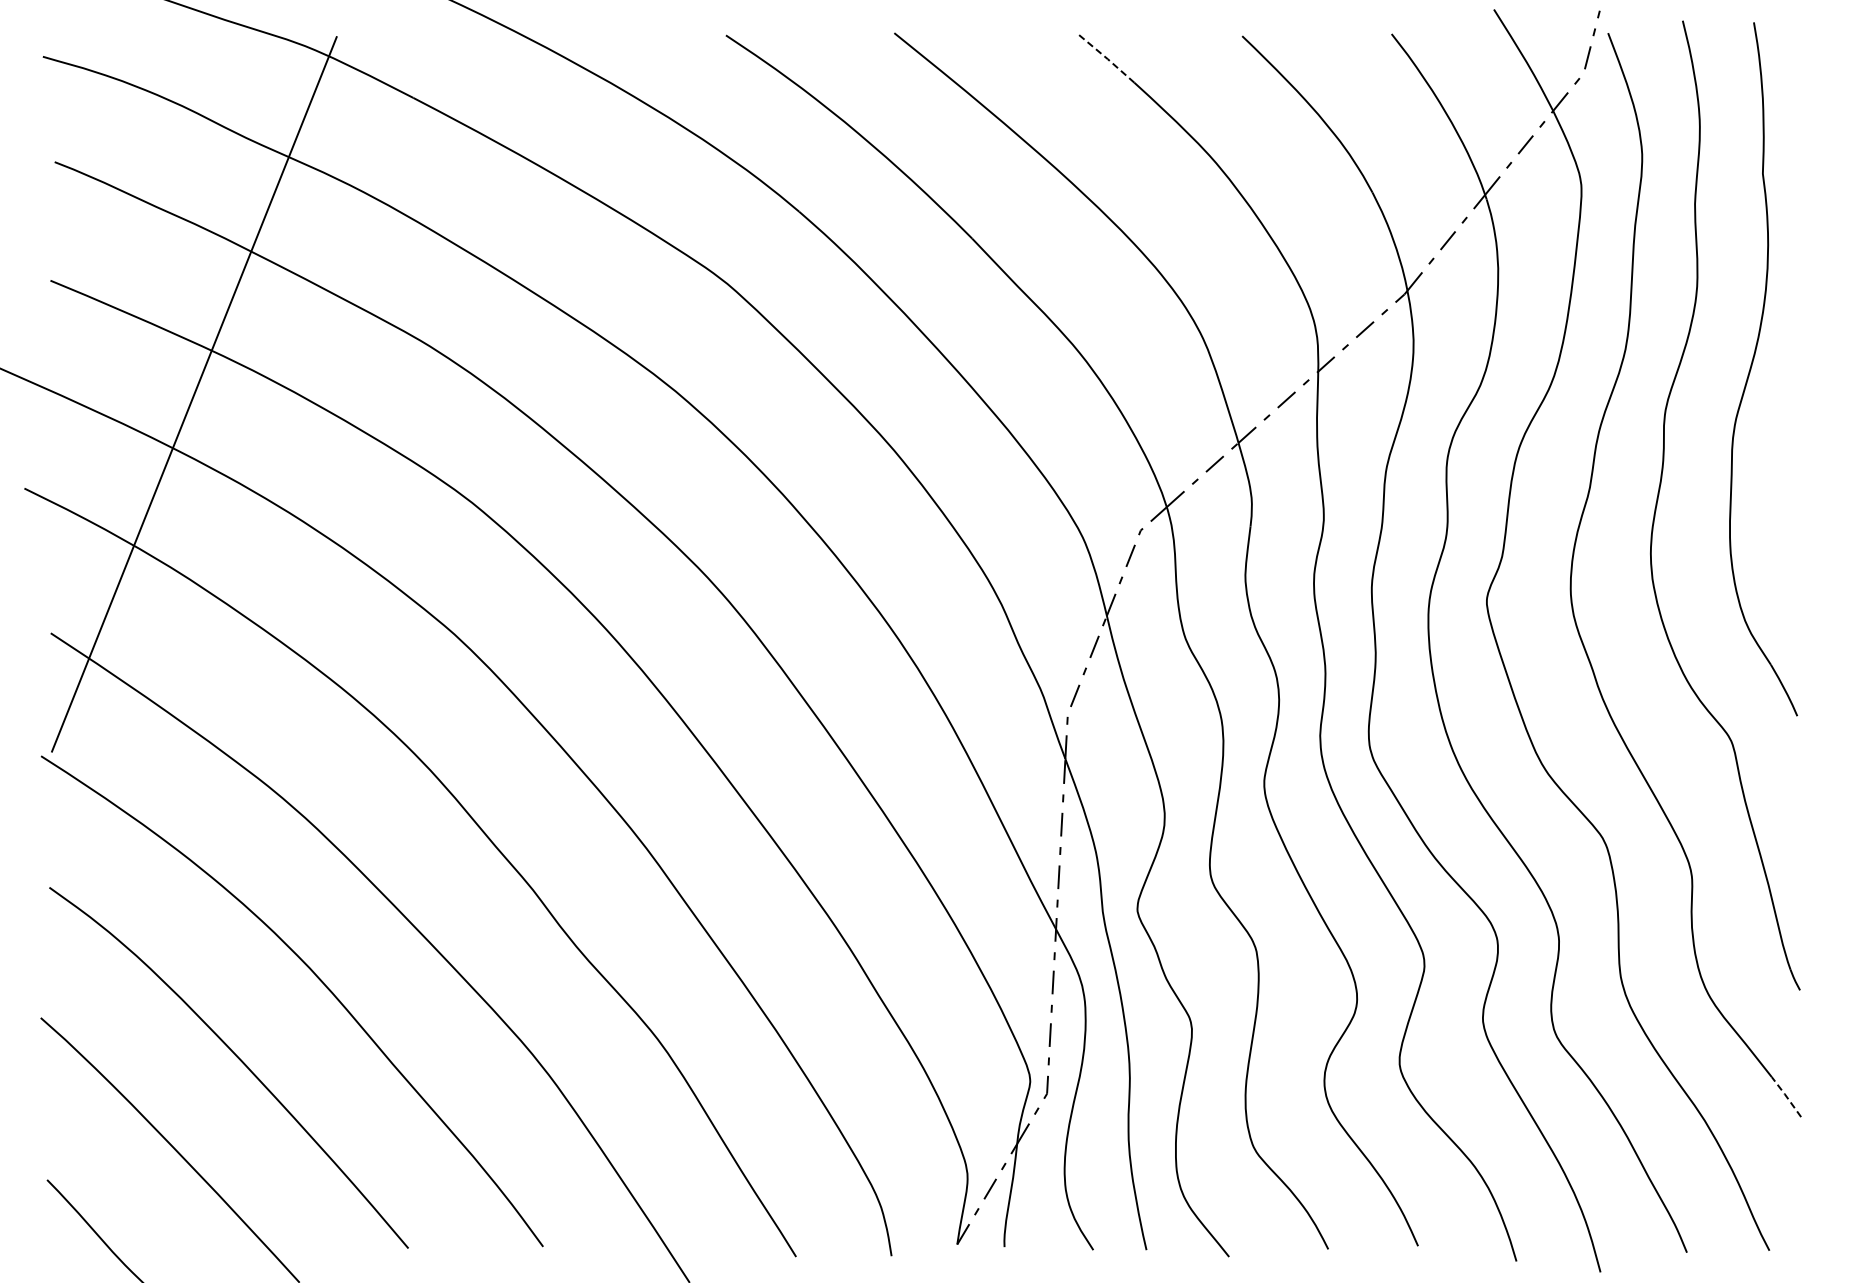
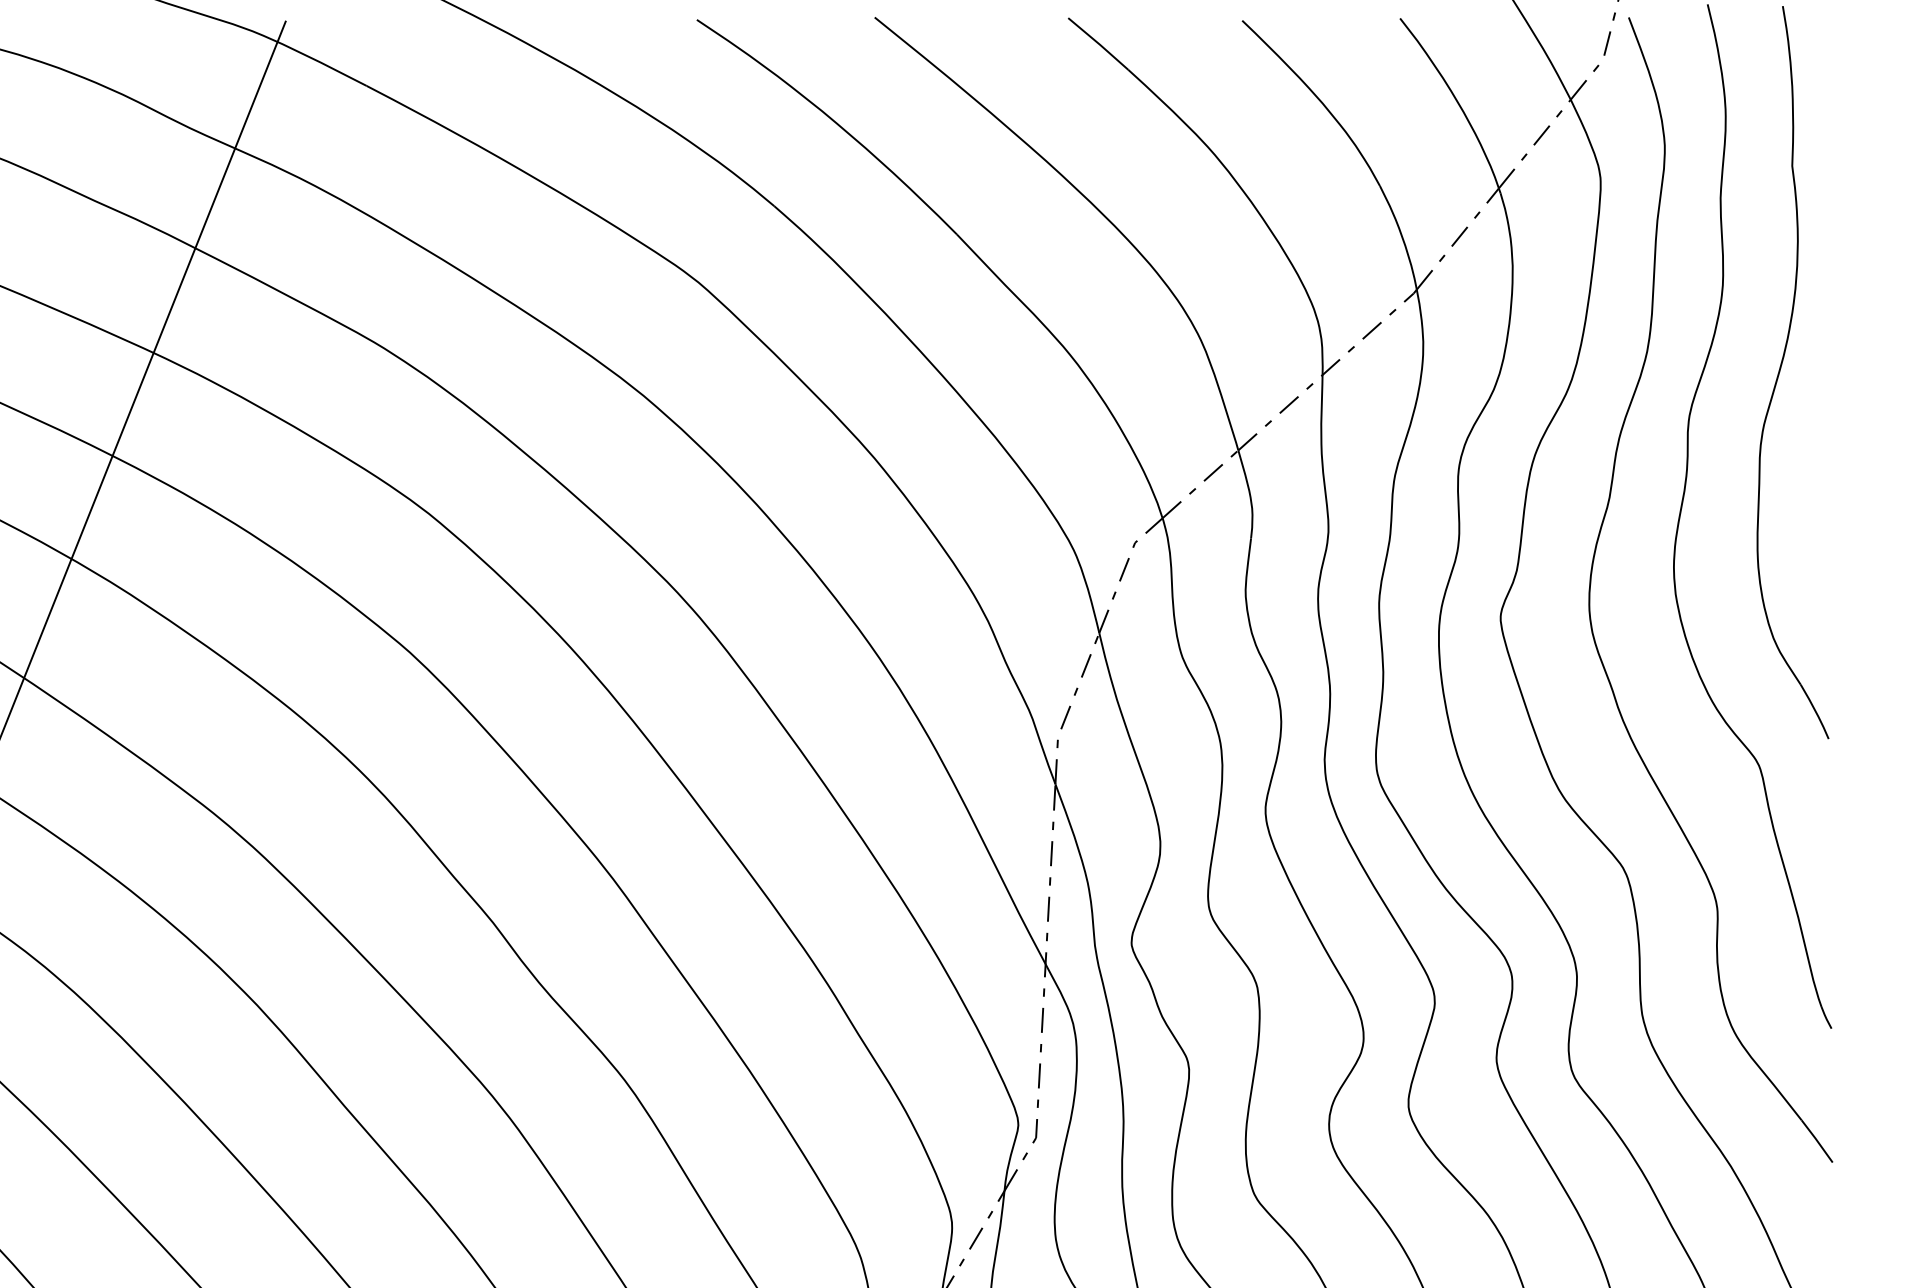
line: (1106, 57) -> (1098, 43), dashed -> solid
line: (1786, 1096) -> (1817, 1140), dashed -> solid

